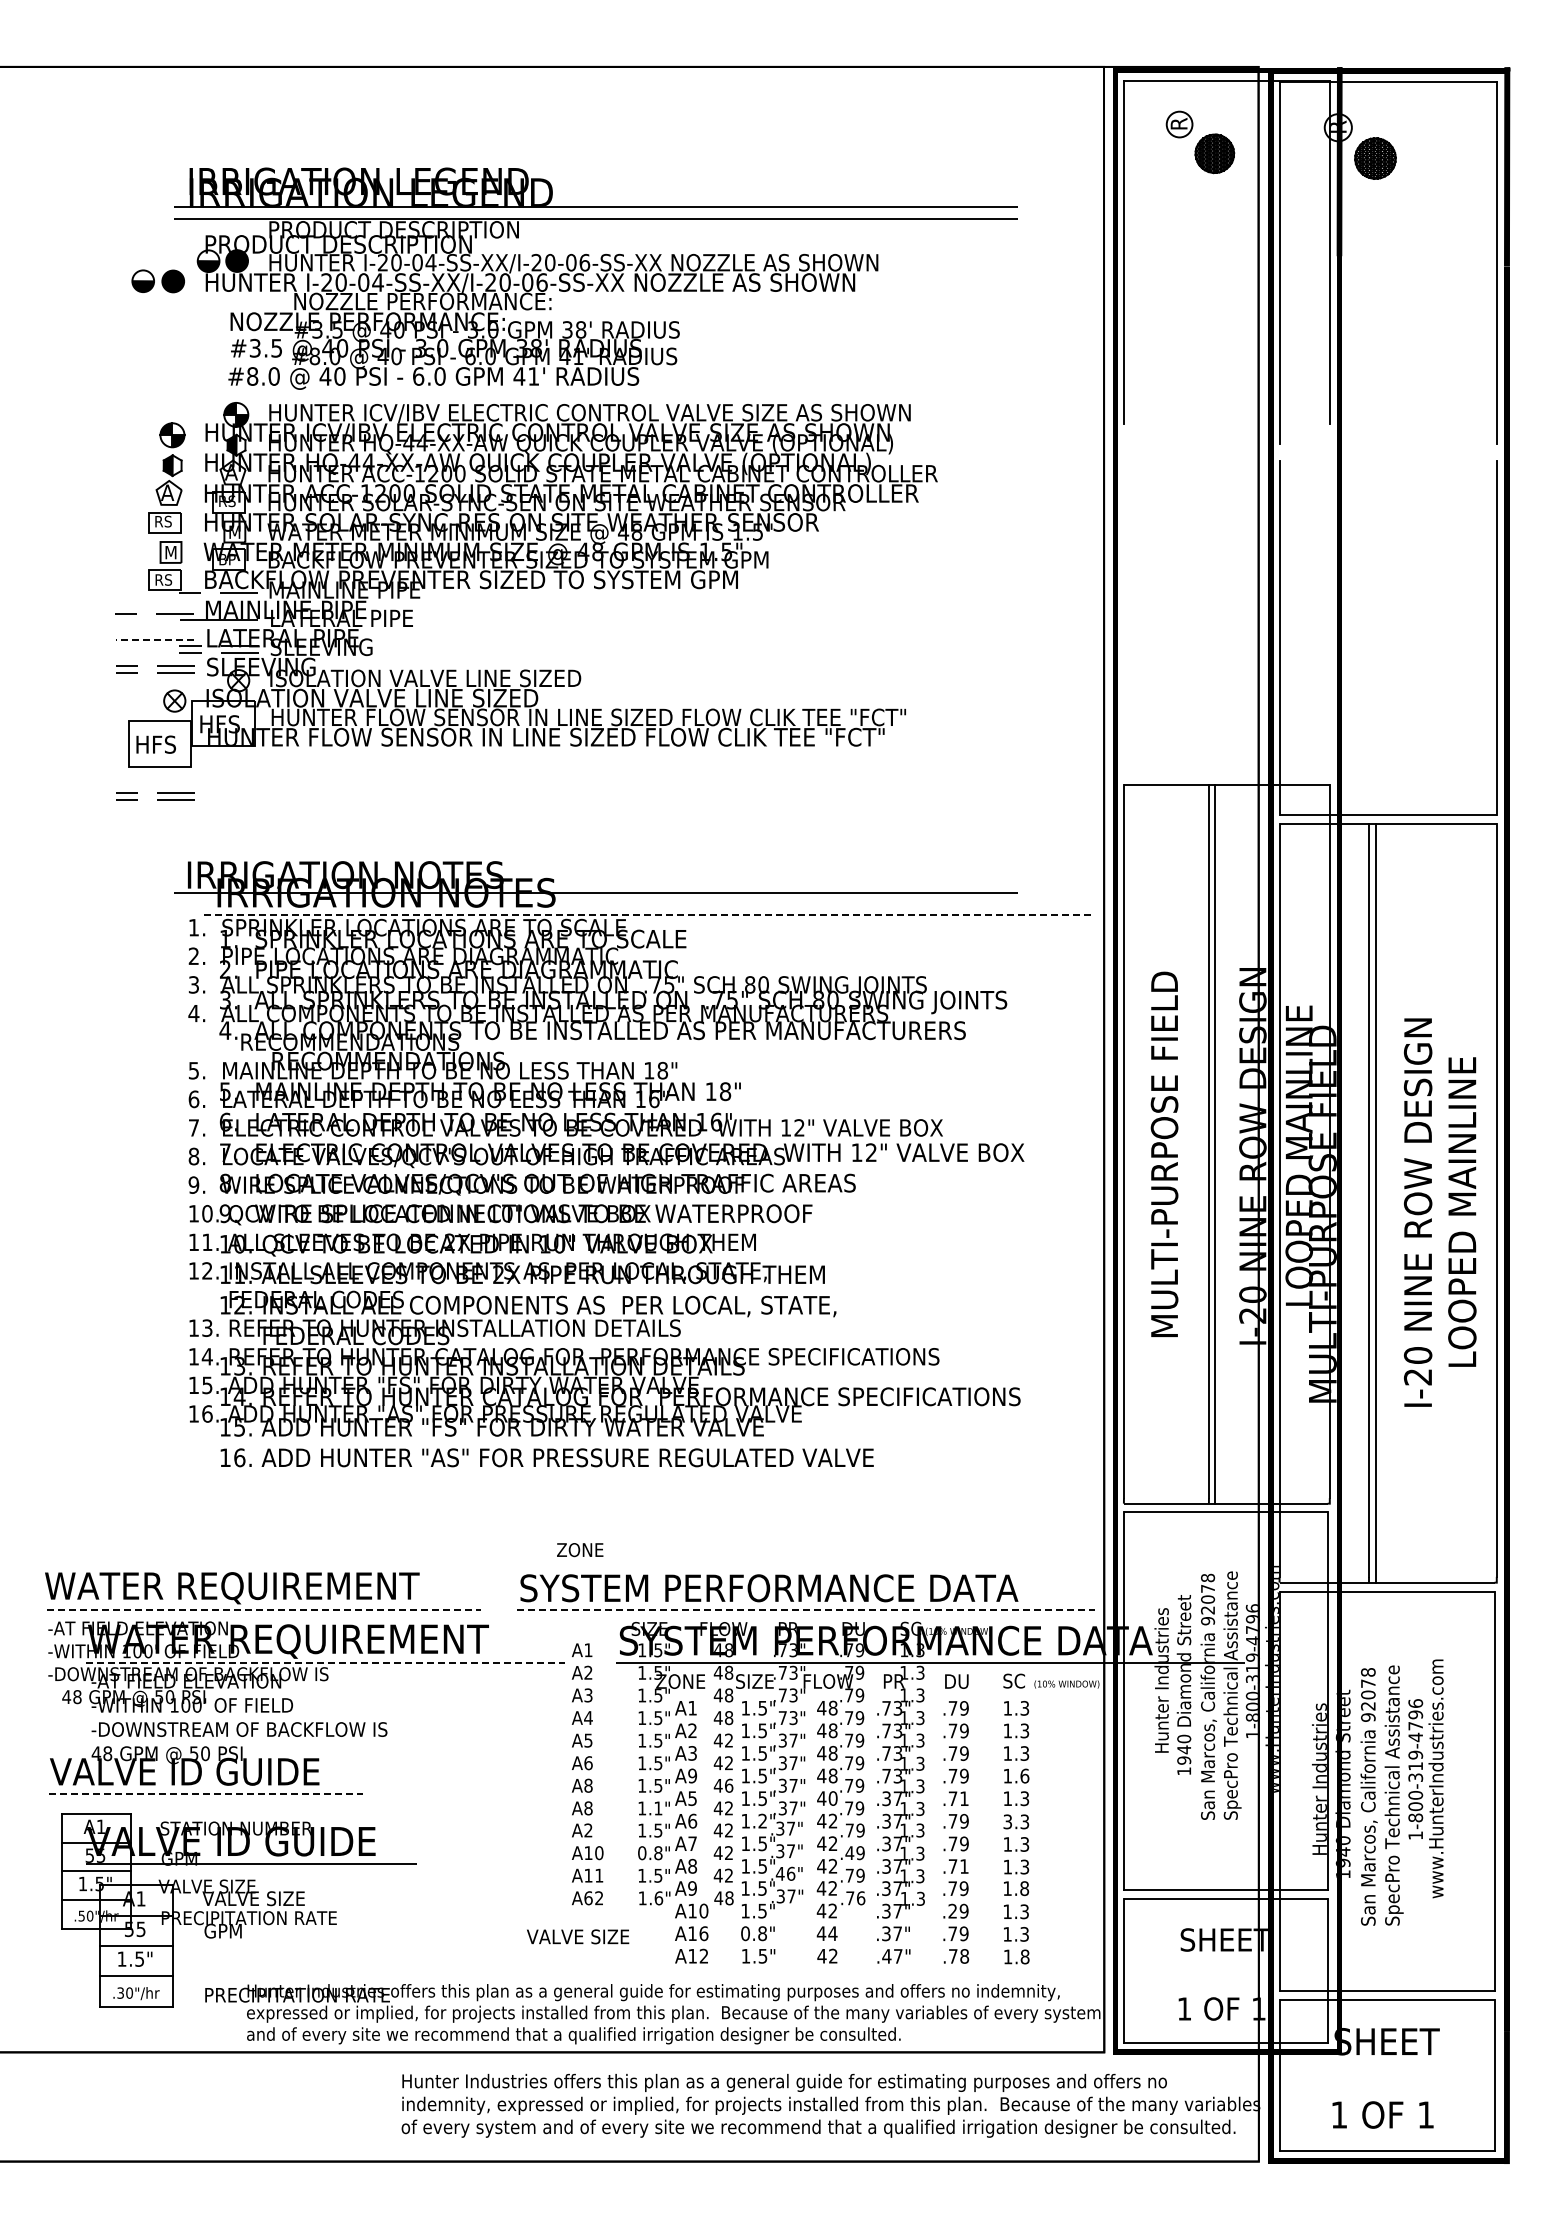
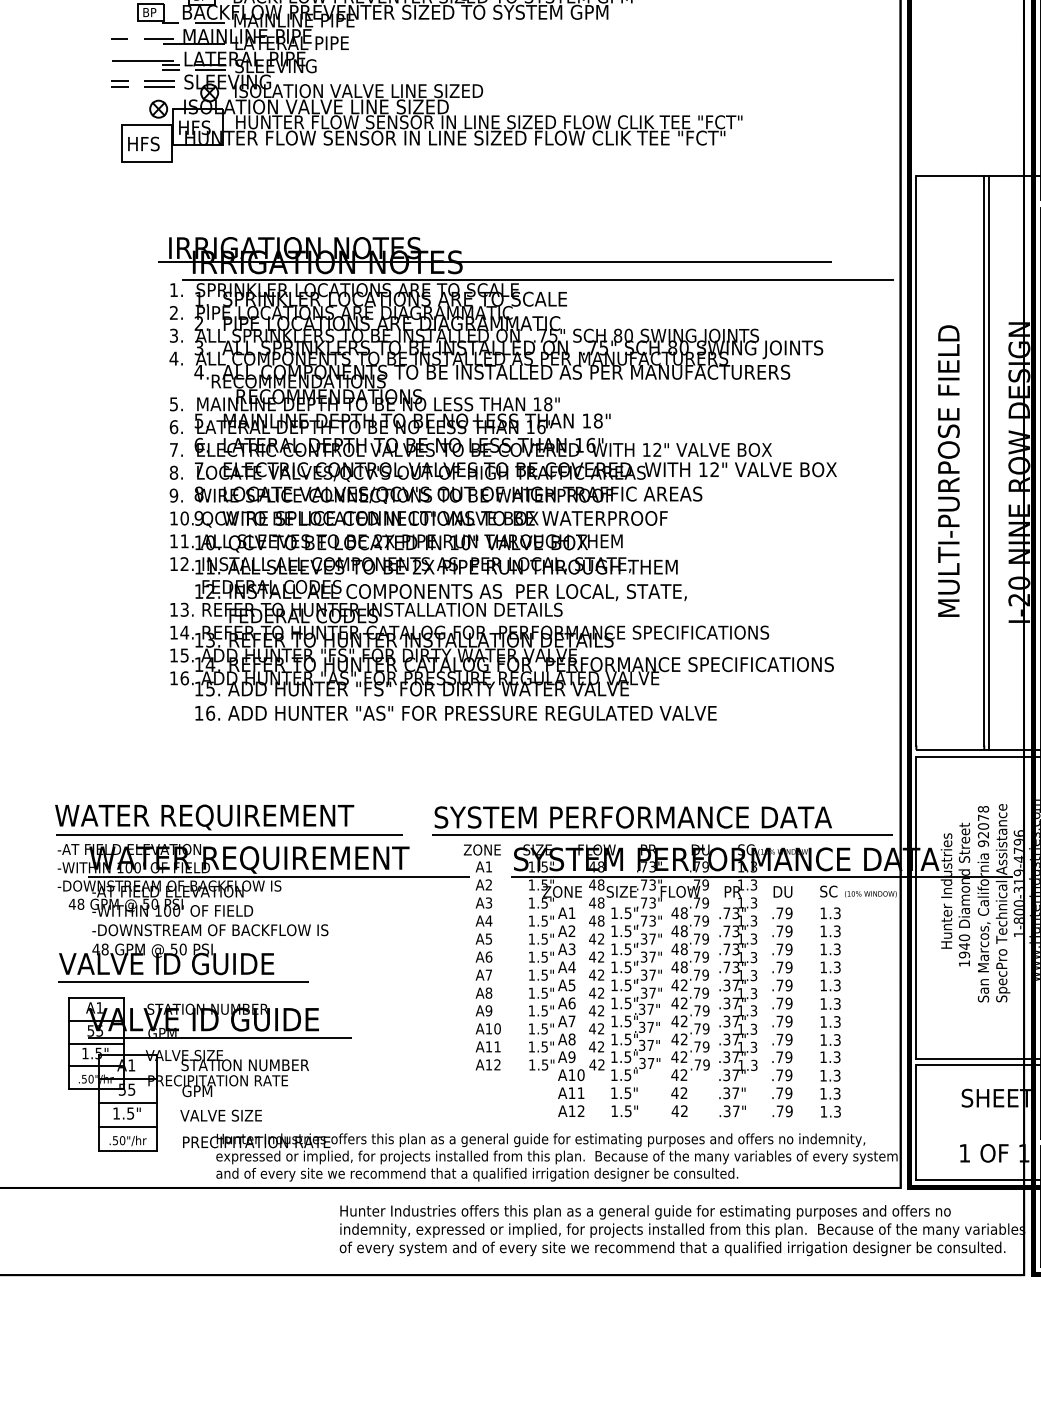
text: (164, 579) -> (150, 12), RS -> BP
line: (154, 640) -> (142, 60), dashed -> solid
part: (155, 796) -> (143, 185), removed
line: (649, 915) -> (537, 280), dashed -> solid
text: (580, 1550) -> (482, 850), moved
line: (263, 1609) -> (229, 834), dashed -> solid
line: (805, 1609) -> (662, 834), dashed -> solid
line: (326, 1662) -> (279, 876), dashed -> solid
text: (692, 1775) -> (571, 966), A9 -> A4
text: (1024, 1775) -> (837, 966), 1.6 -> 1.3
text: (588, 1785) -> (488, 974), A8 -> A7
text: (729, 1785) -> (601, 974), 46 -> 42
line: (205, 1793) -> (183, 981), dashed -> solid
text: (832, 1798) -> (683, 985), 40 -> 42
text: (964, 1798) -> (789, 985), .71 -> .79
text: (658, 1808) -> (544, 993), 1.1" -> 1.5"
text: (762, 1820) -> (627, 1002), 1.2" -> 1.5"
text: (1007, 1821) -> (823, 1003), 3.3 -> 1.3
text: (588, 1830) -> (488, 1010), A2 -> A9
text: (849, 1852) -> (697, 1028), .49 -> .79
text: (650, 1853) -> (538, 1029), 0.8" -> 1.5"
text: (964, 1866) -> (789, 1039), .71 -> .79
text: (785, 1873) -> (646, 1045), .46" -> .37"
text: (1024, 1888) -> (837, 1057), 1.8 -> 1.3
text: (282, 1898) -> (244, 1065), VALVE SIZE -> STATION NUMBER
text: (588, 1898) -> (488, 1065), A62 -> A12
text: (658, 1898) -> (544, 1065), 1.6" -> 1.5"
text: (729, 1898) -> (601, 1065), 48 -> 42
text: (860, 1898) -> (706, 1065), .76 -> .79
text: (952, 1910) -> (779, 1074), .29 -> .79
text: (703, 1933) -> (580, 1093), A16 -> A11
text: (753, 1933) -> (620, 1093), 0.8" -> 1.5"
text: (832, 1933) -> (683, 1093), 44 -> 42
text: (578, 1936) -> (221, 1115), moved
text: (886, 1956) -> (726, 1111), .47" -> .37"
text: (964, 1956) -> (789, 1111), .78 -> .79
text: (1024, 1956) -> (837, 1111), 1.8 -> 1.3
text: (120, 1992) -> (115, 1140), .30"/hr -> .50"/hr

